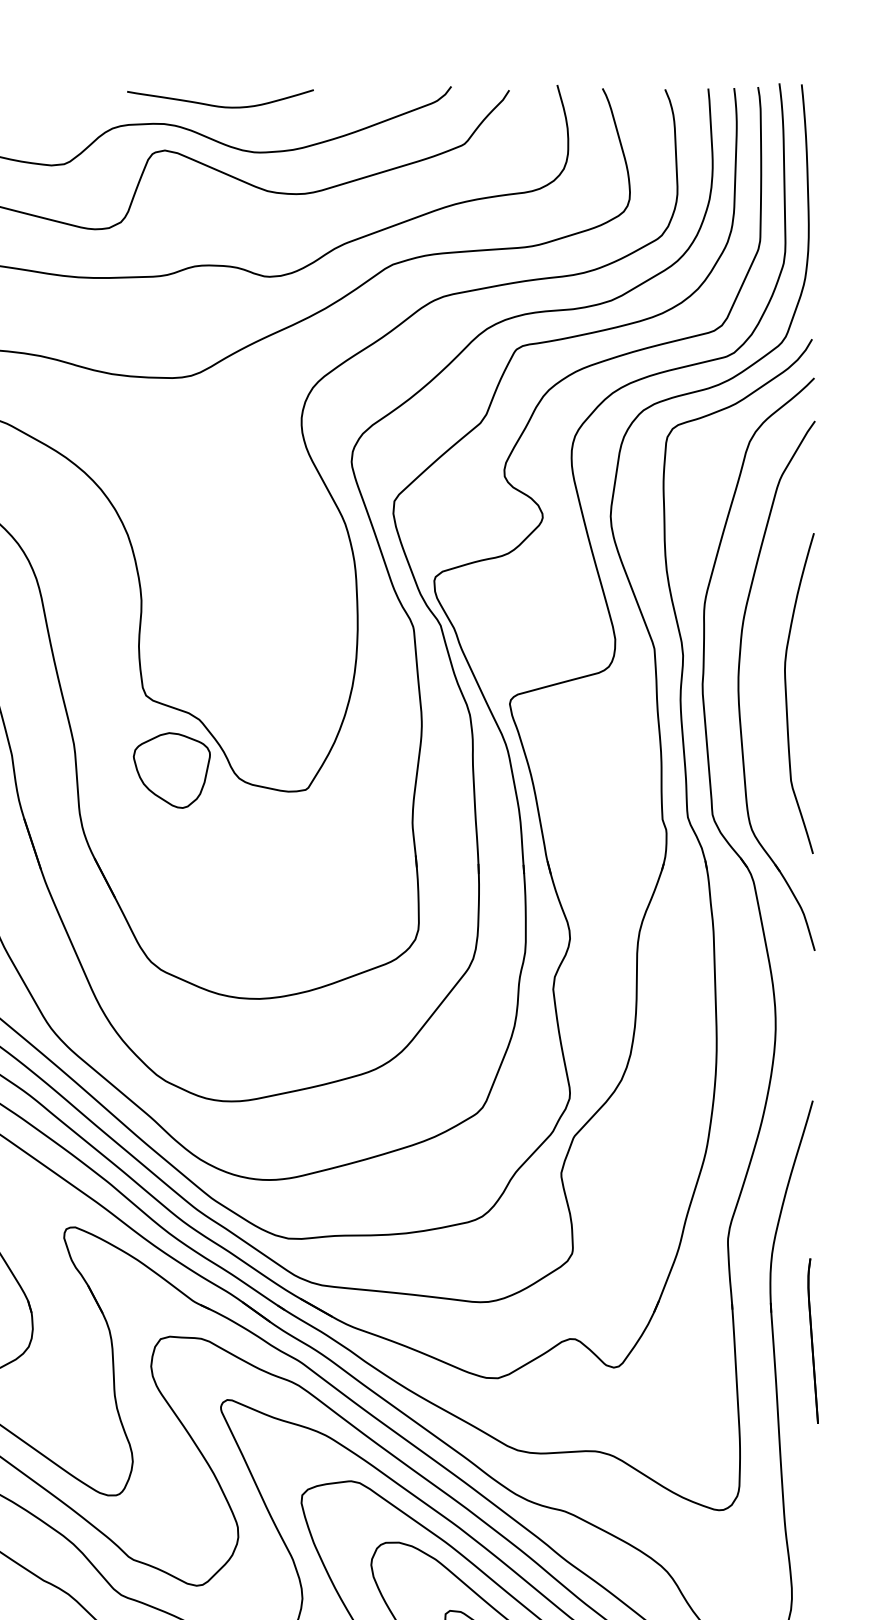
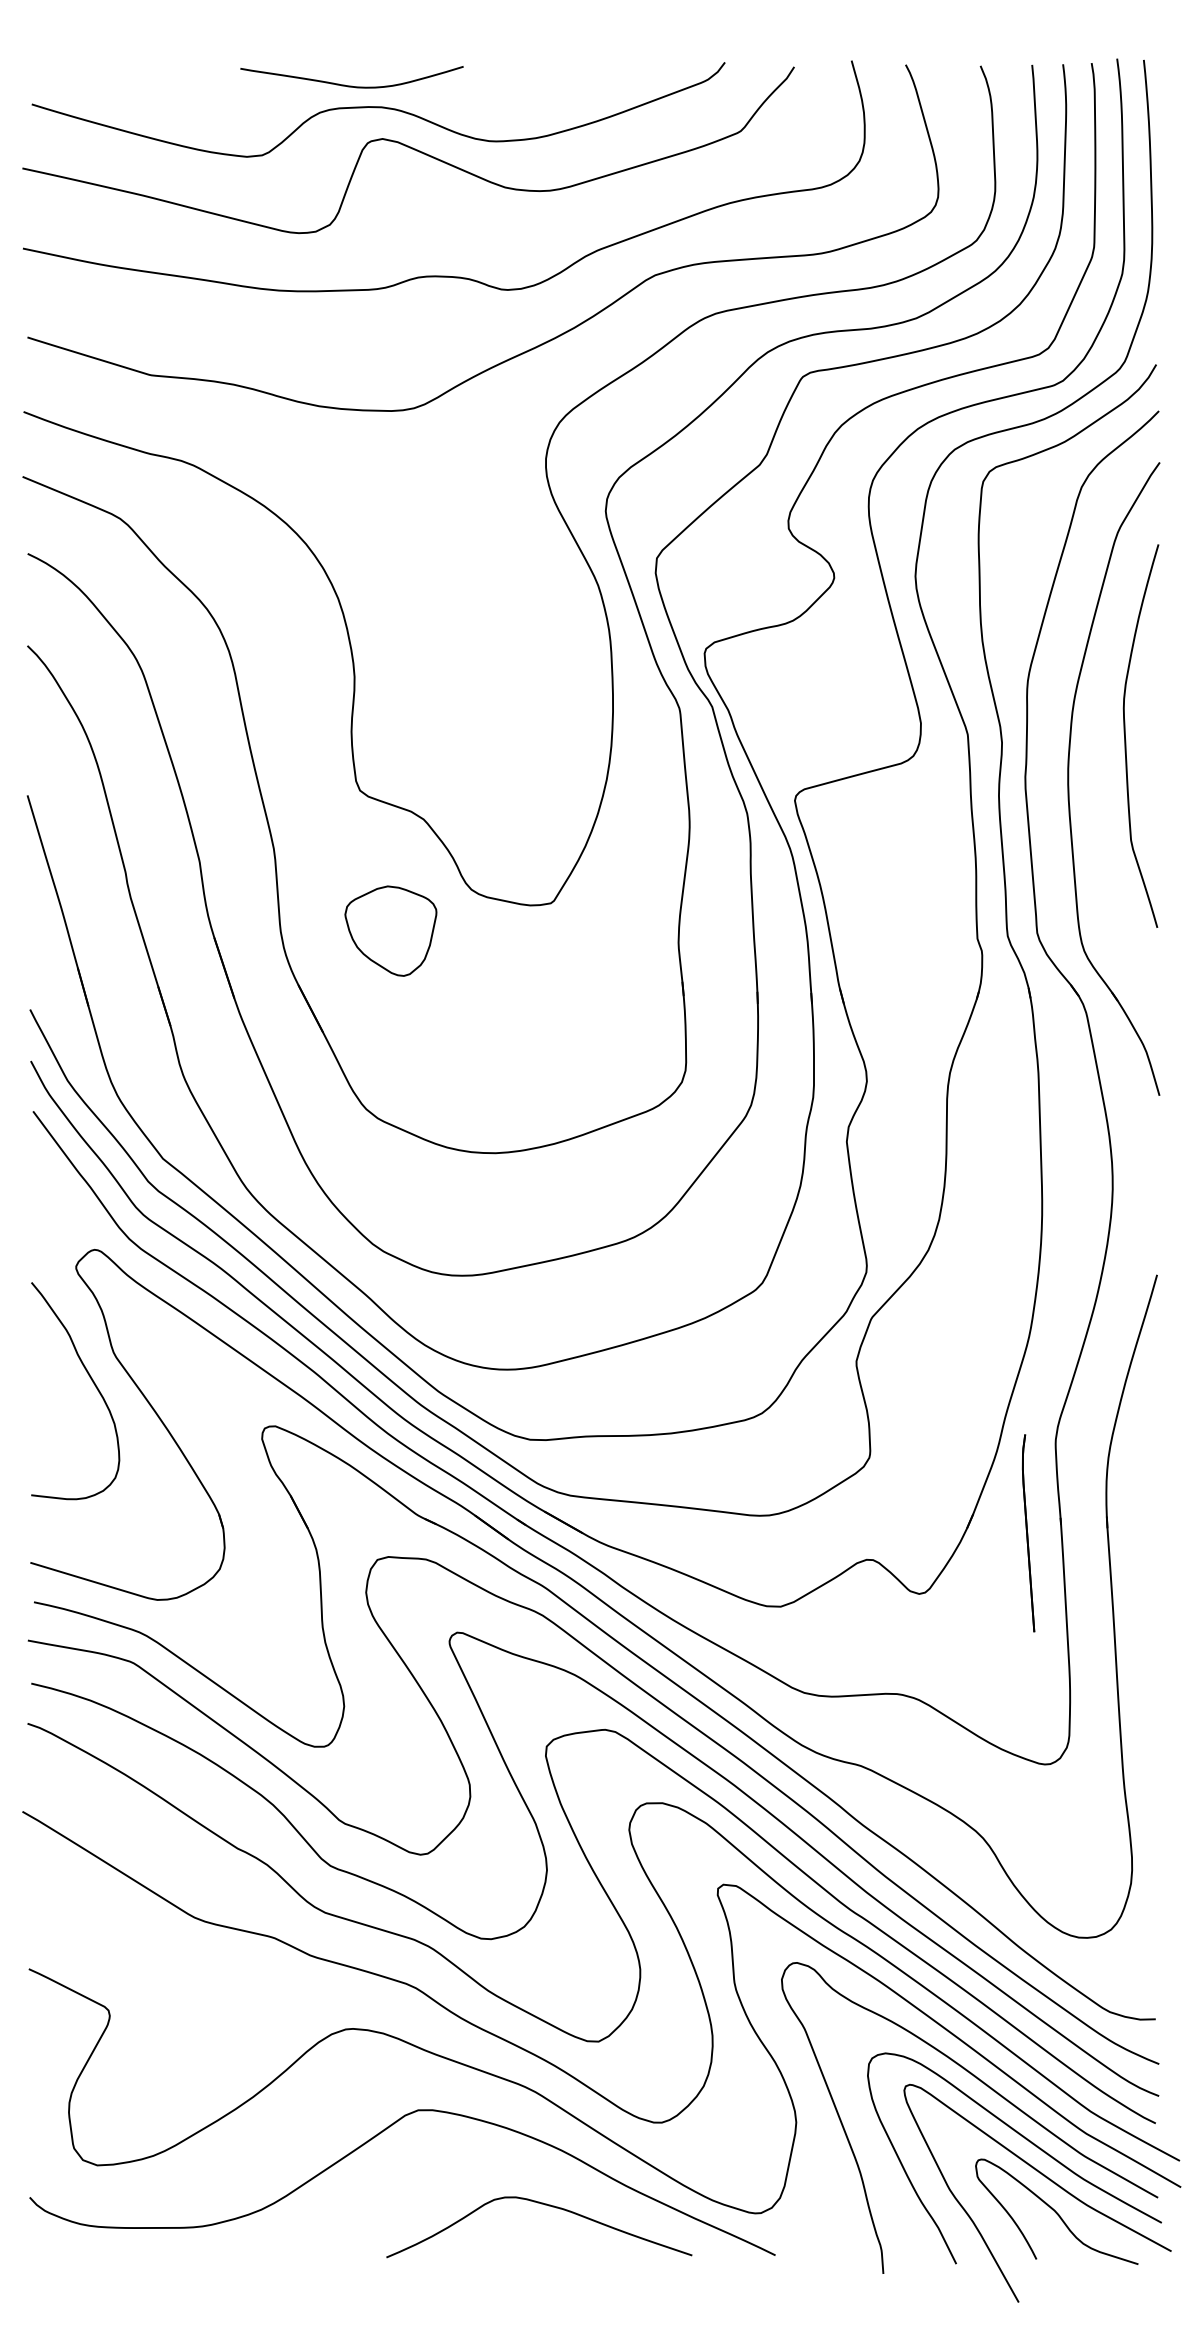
curve: (220, 105) -> (351, 85), moved
curve: (787, 697) -> (1126, 740), moved
part: (171, 769) -> (390, 930), moved
part: (813, 1341) -> (1028, 1533), moved

